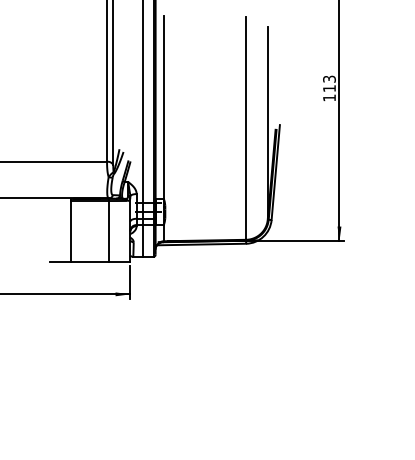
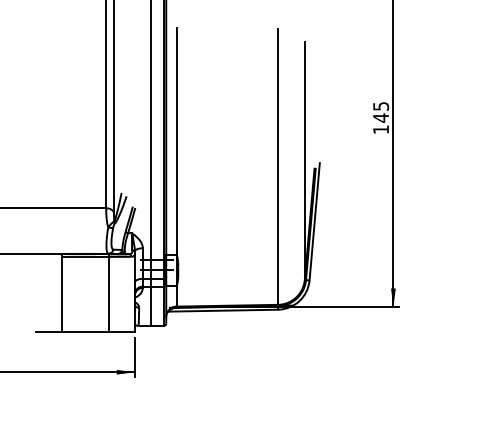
text: (329, 83) -> (381, 111), 113 -> 145

